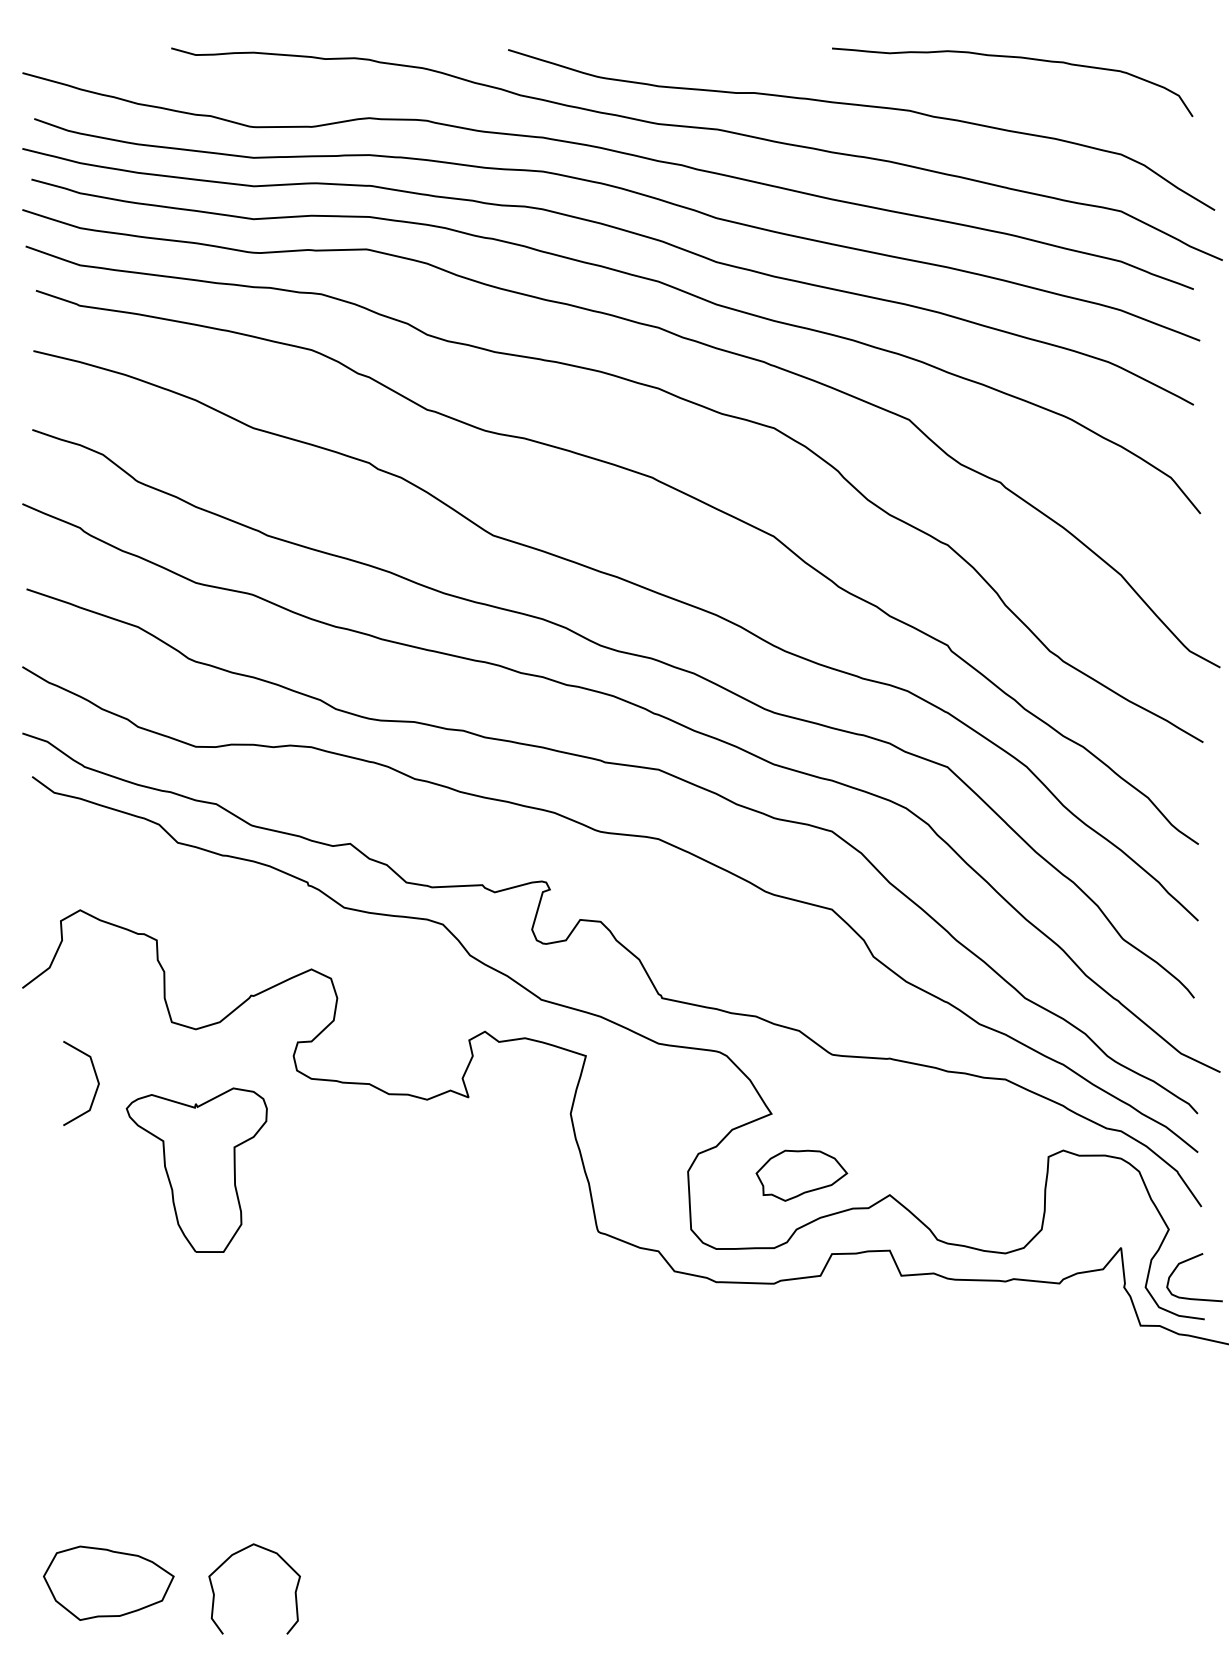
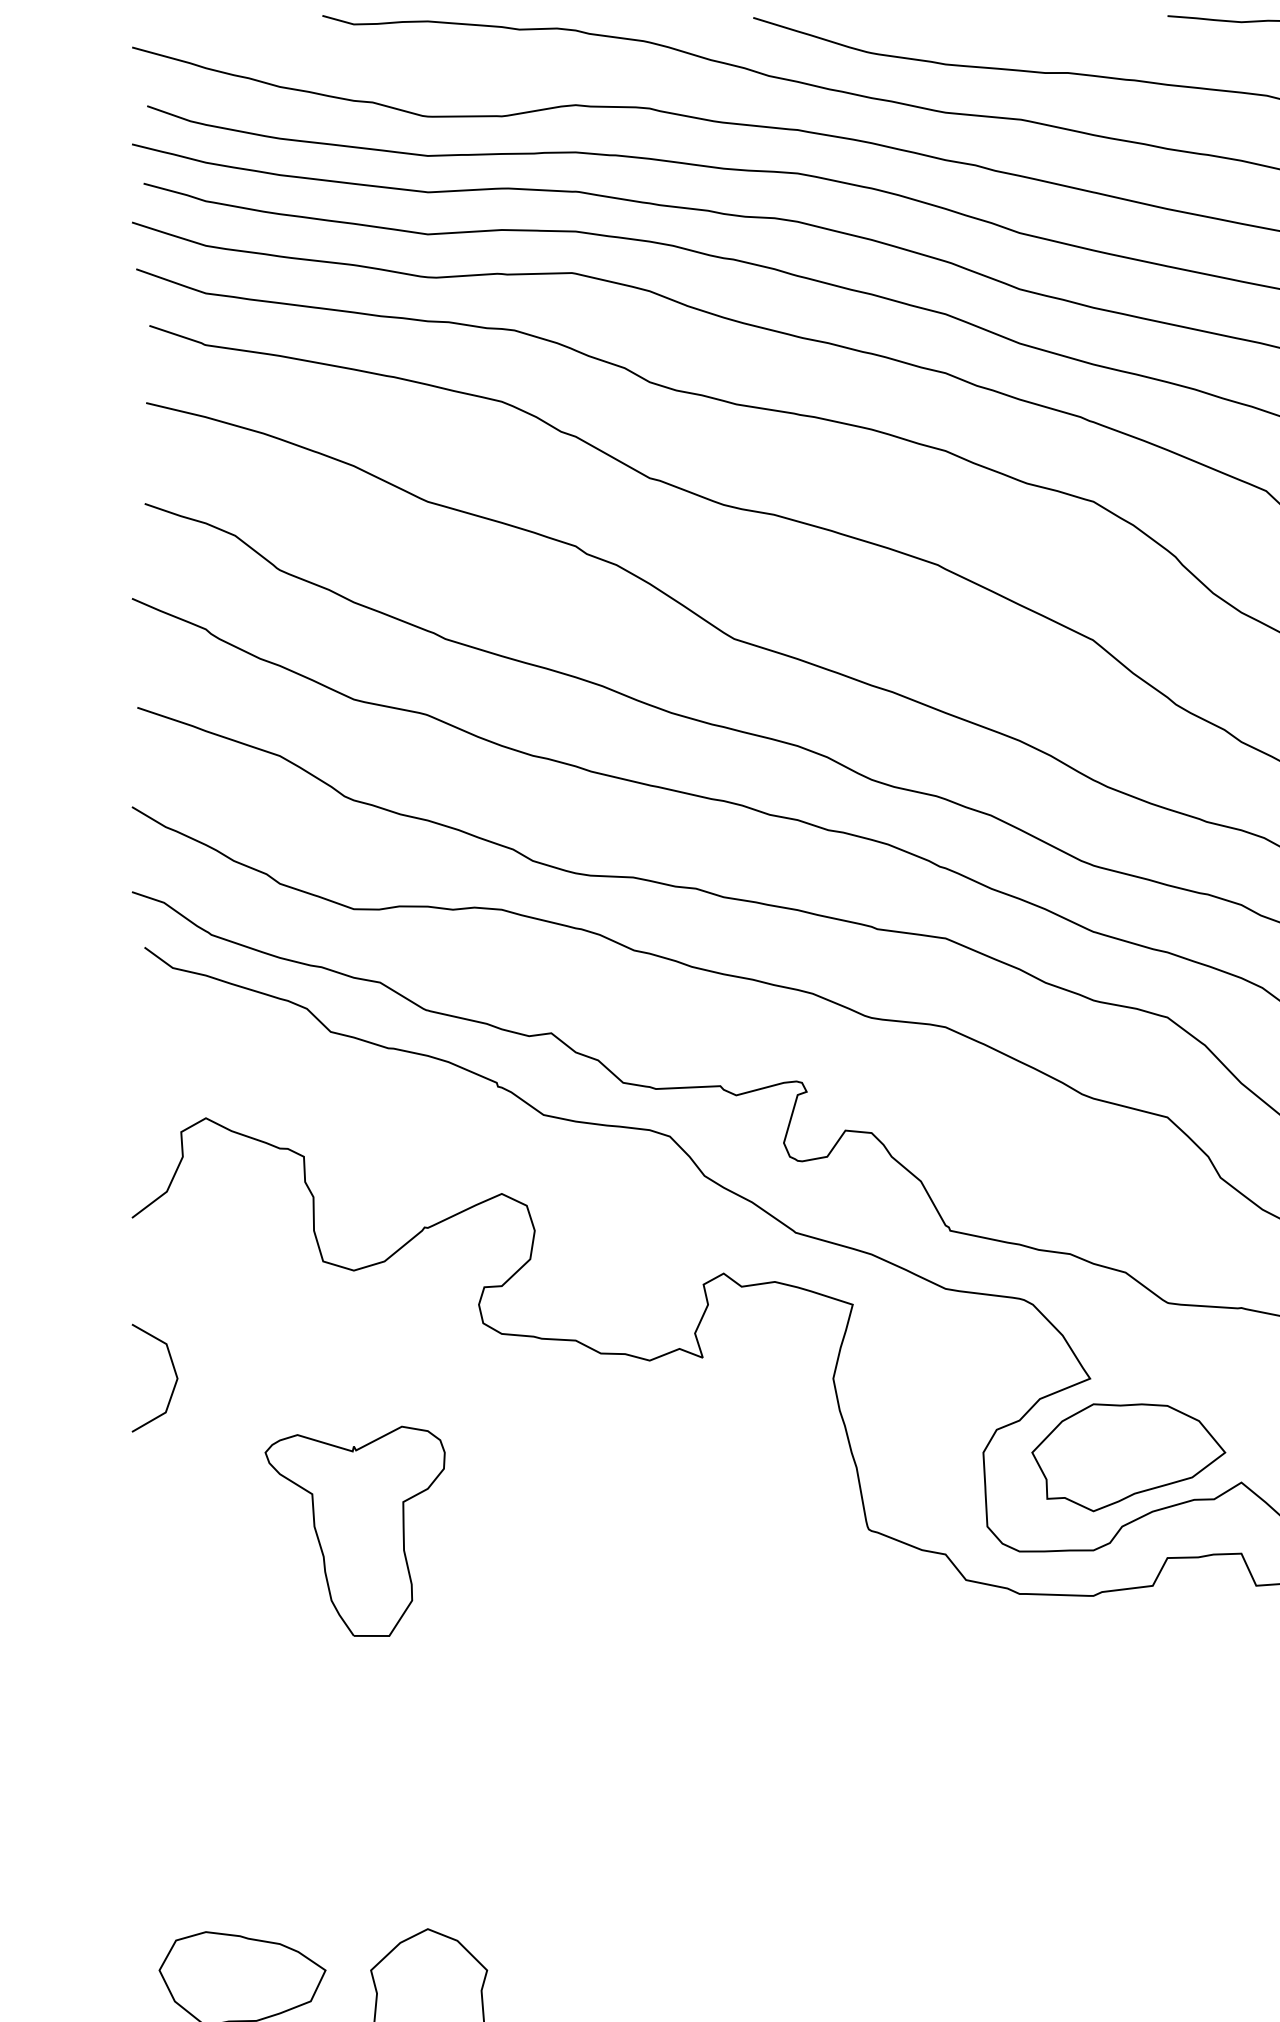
line: (96, 1079) -> (174, 1373), moved
part: (196, 1169) -> (354, 1530), moved
part: (801, 1175) -> (1128, 1457), size x1.67

